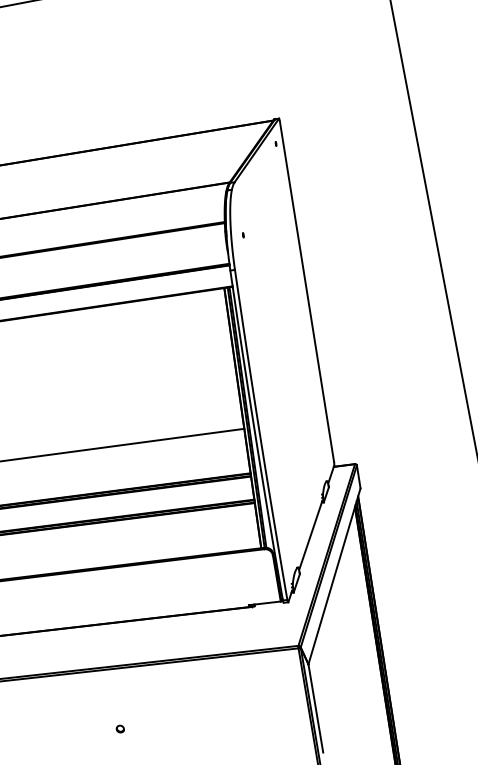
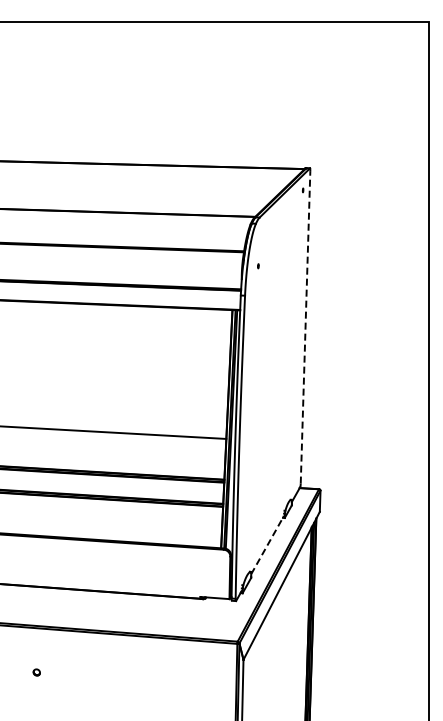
line: (306, 290) -> (305, 326), solid -> dashed
line: (310, 534) -> (267, 544), solid -> dashed
part: (120, 729) -> (36, 672), moved

